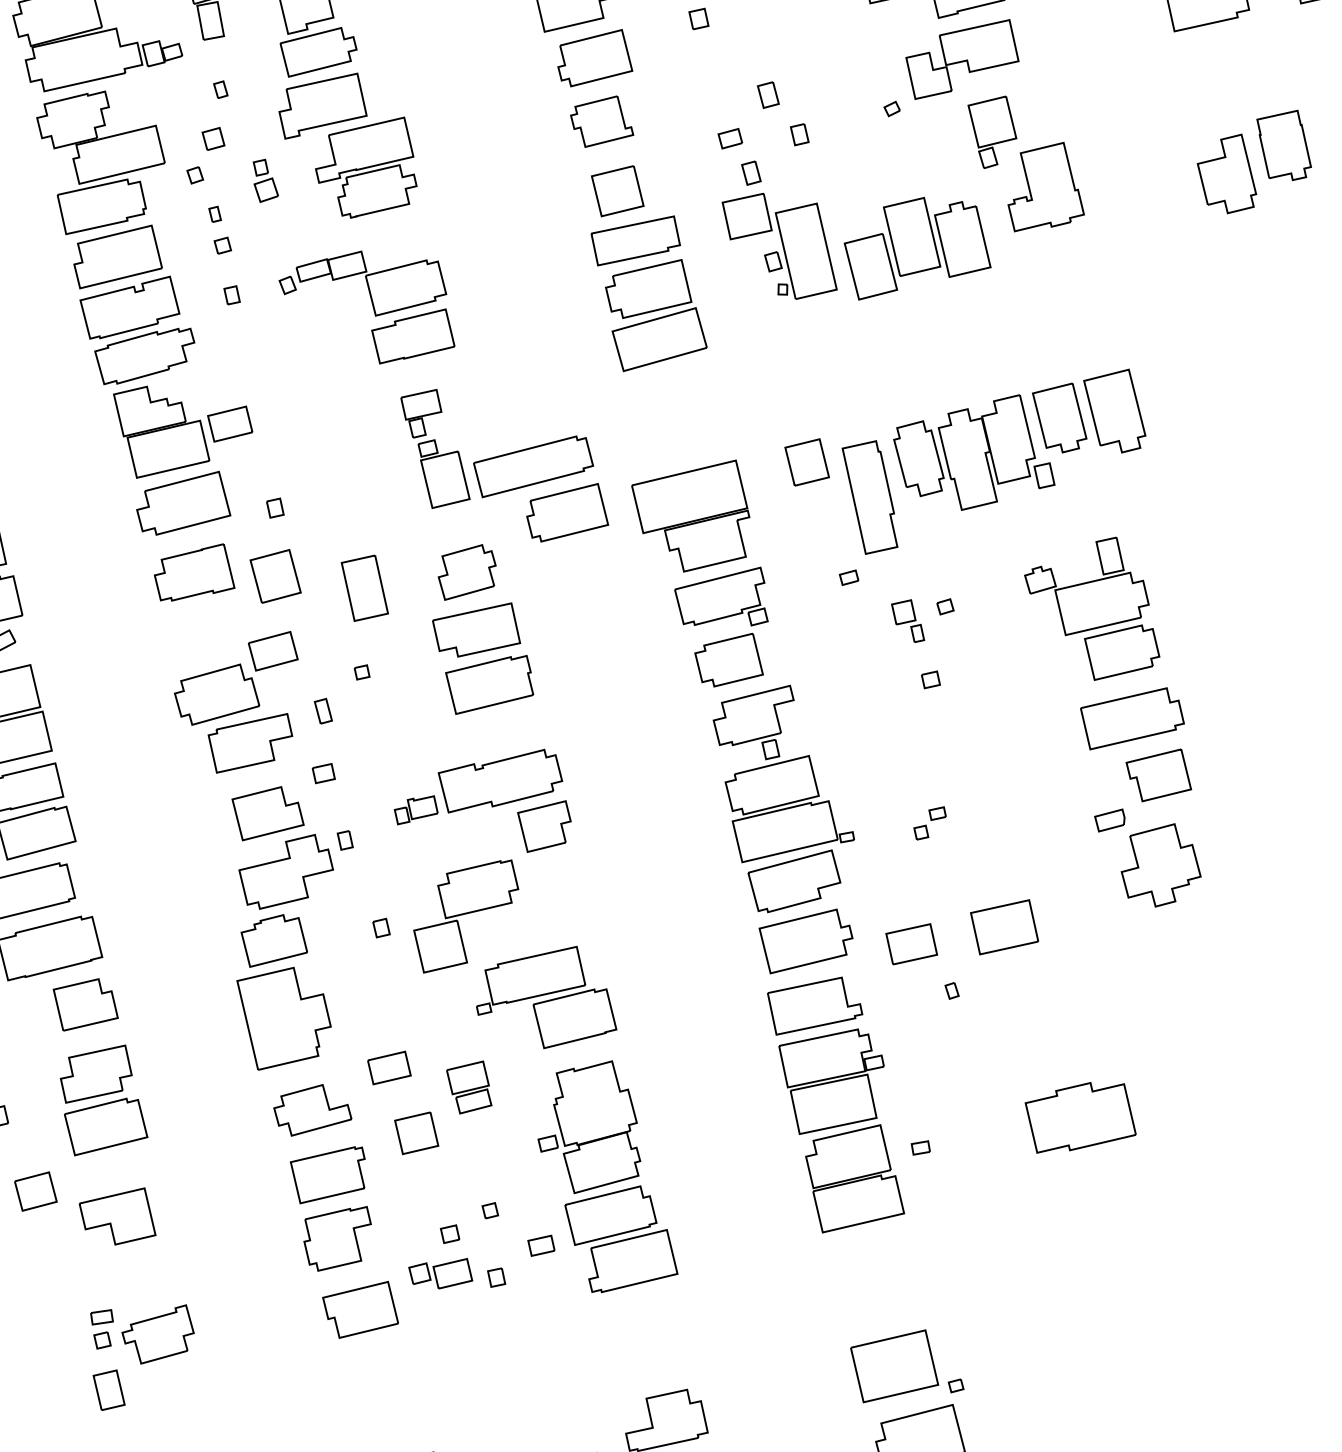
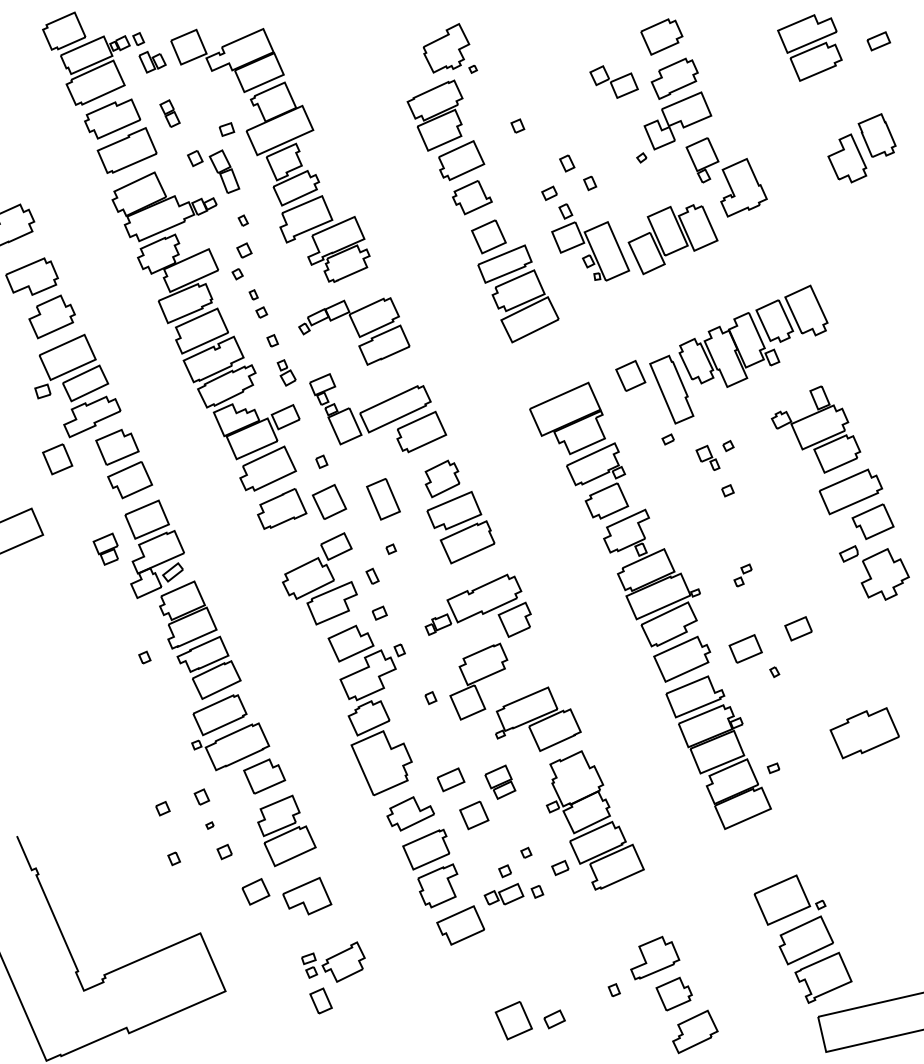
part: (265, 180) -> (286, 372), moved
part: (504, 469) -> (378, 413), moved
part: (1004, 926) -> (798, 628), size x0.62

